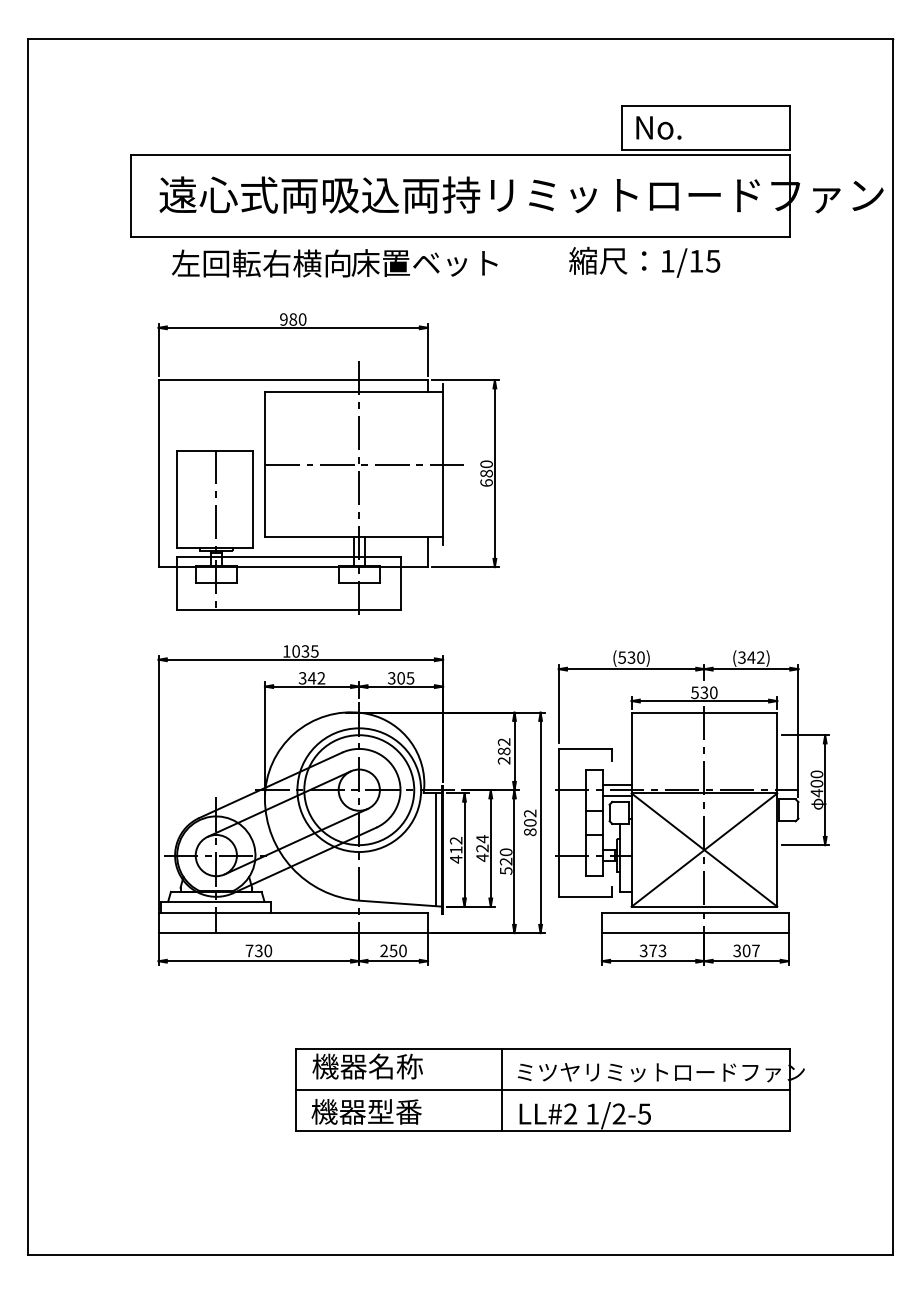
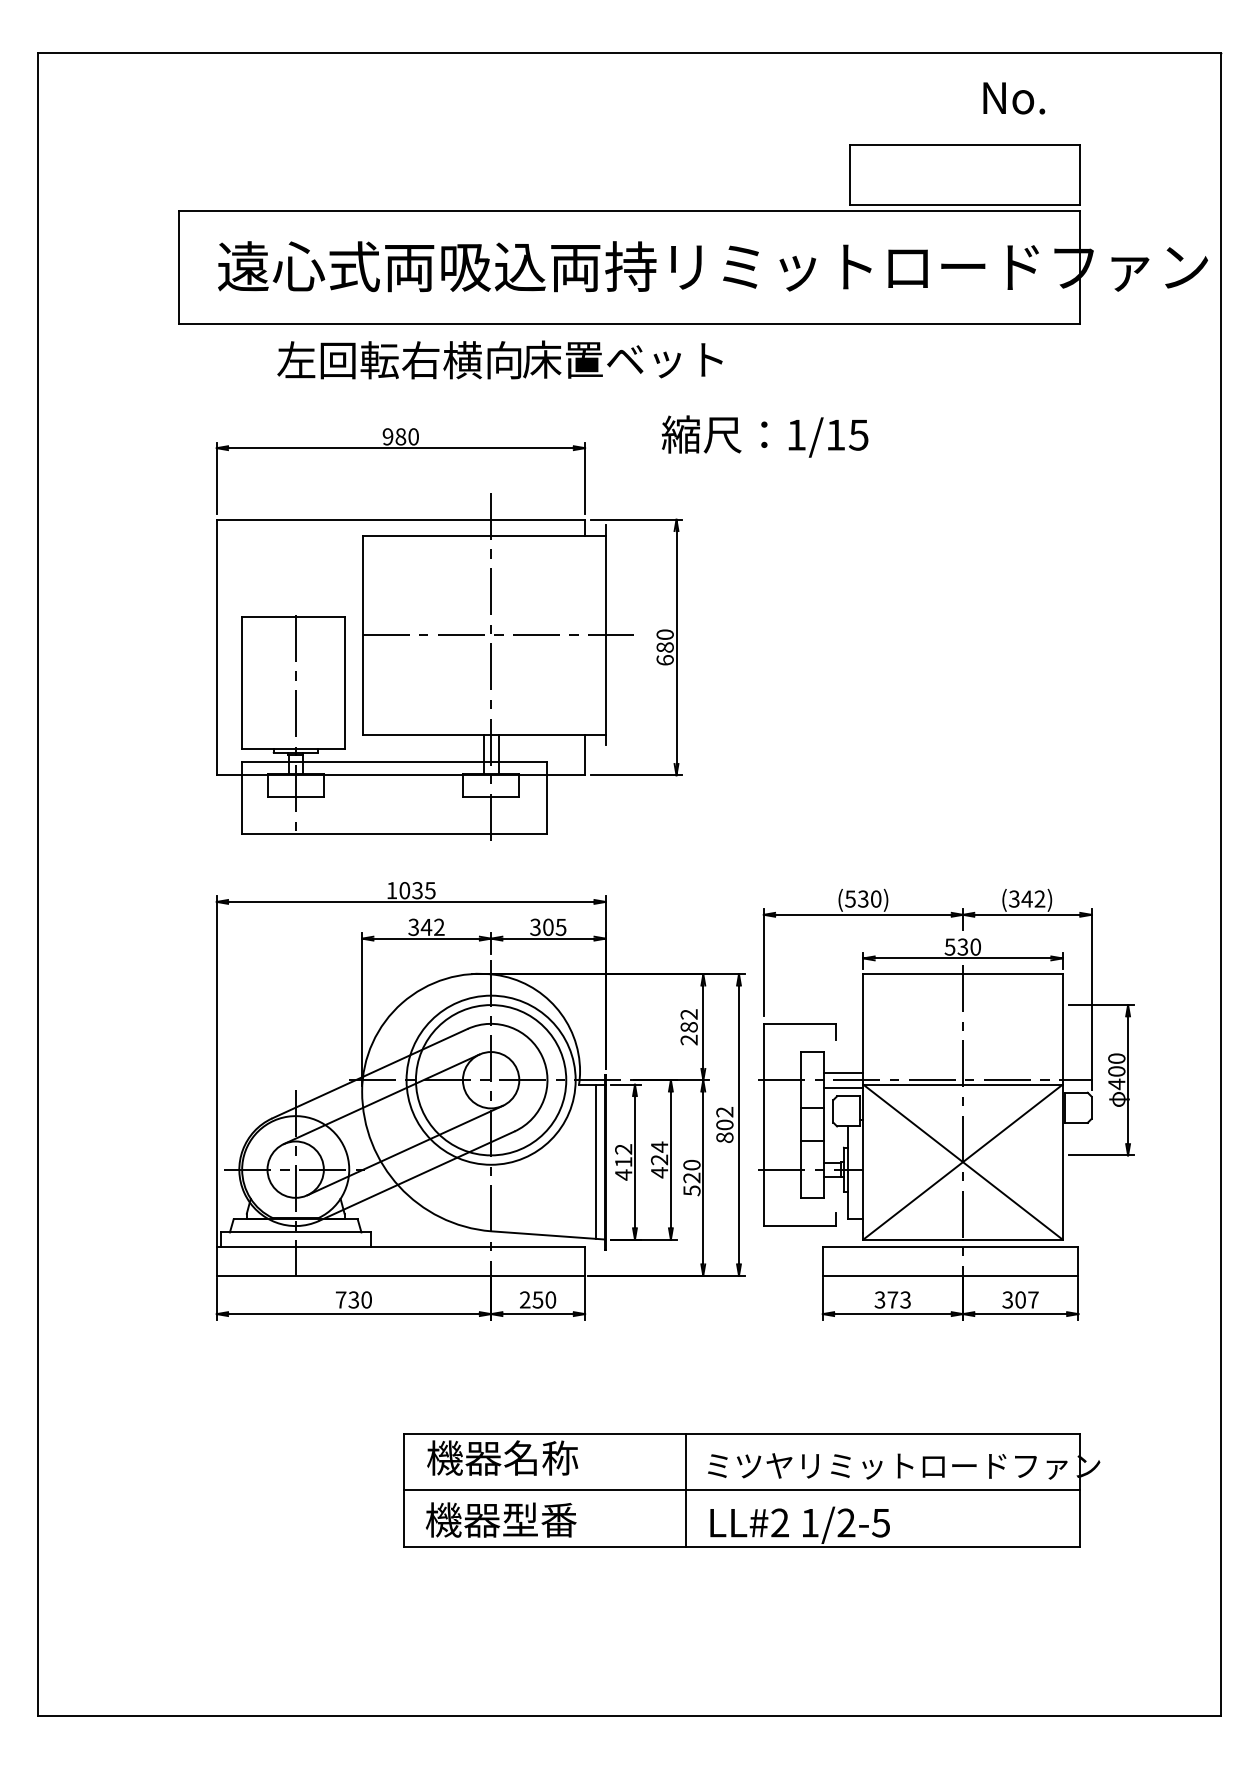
text: (658, 127) -> (1013, 97), moved
text: (644, 261) -> (764, 435), moved
text: (334, 263) -> (499, 360), moved

